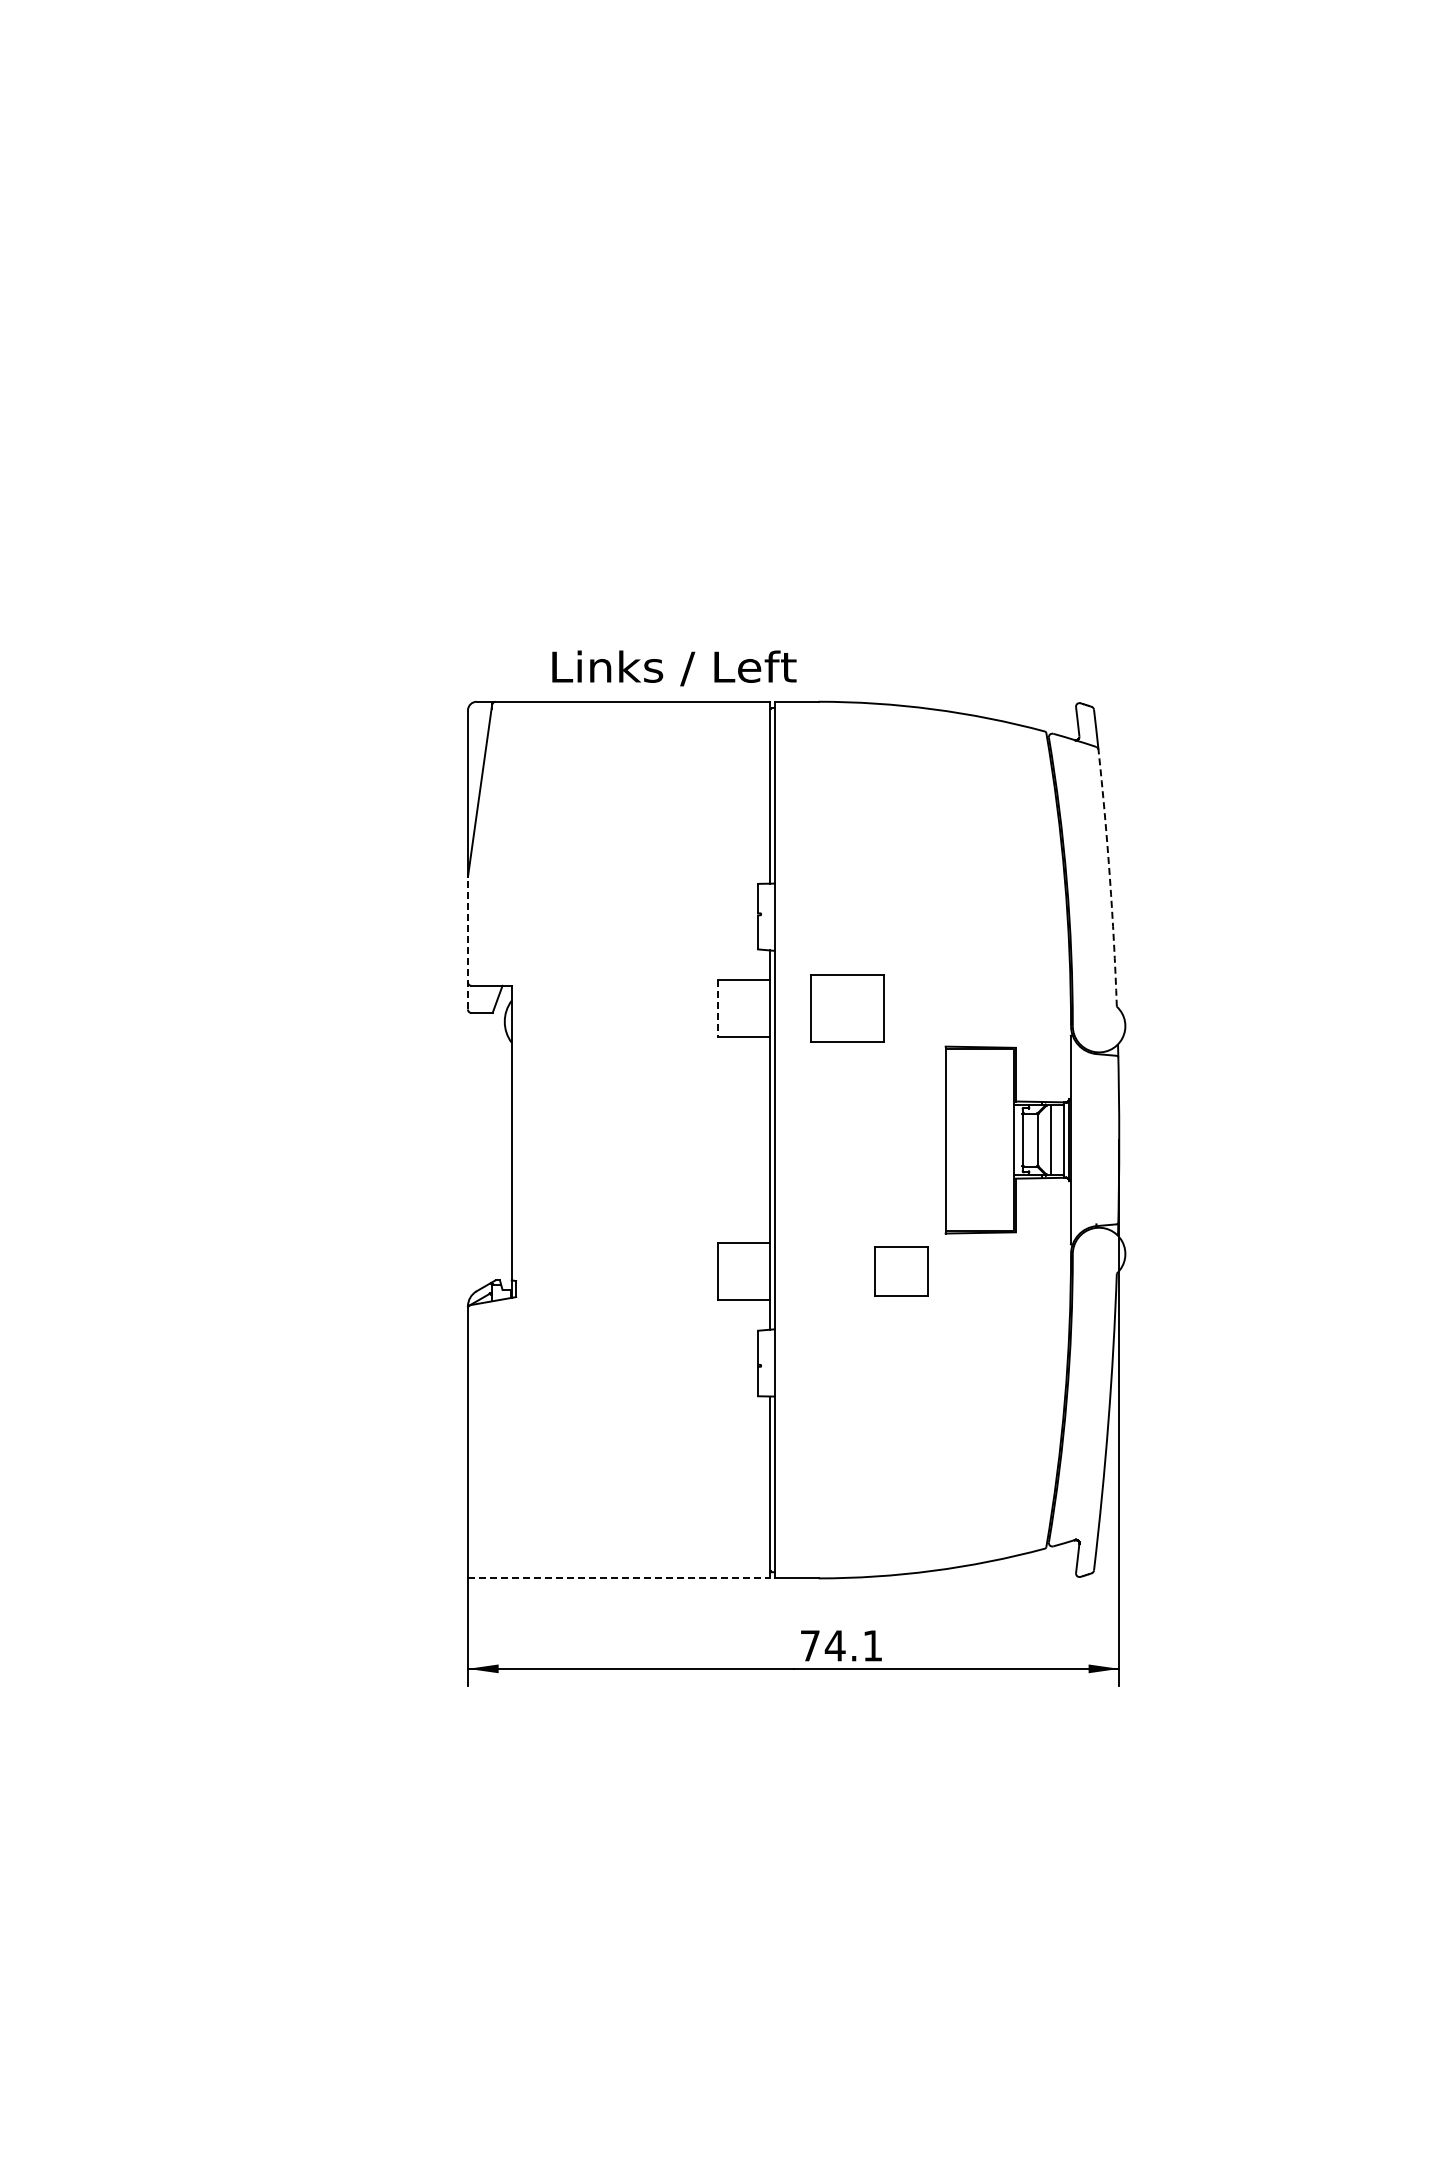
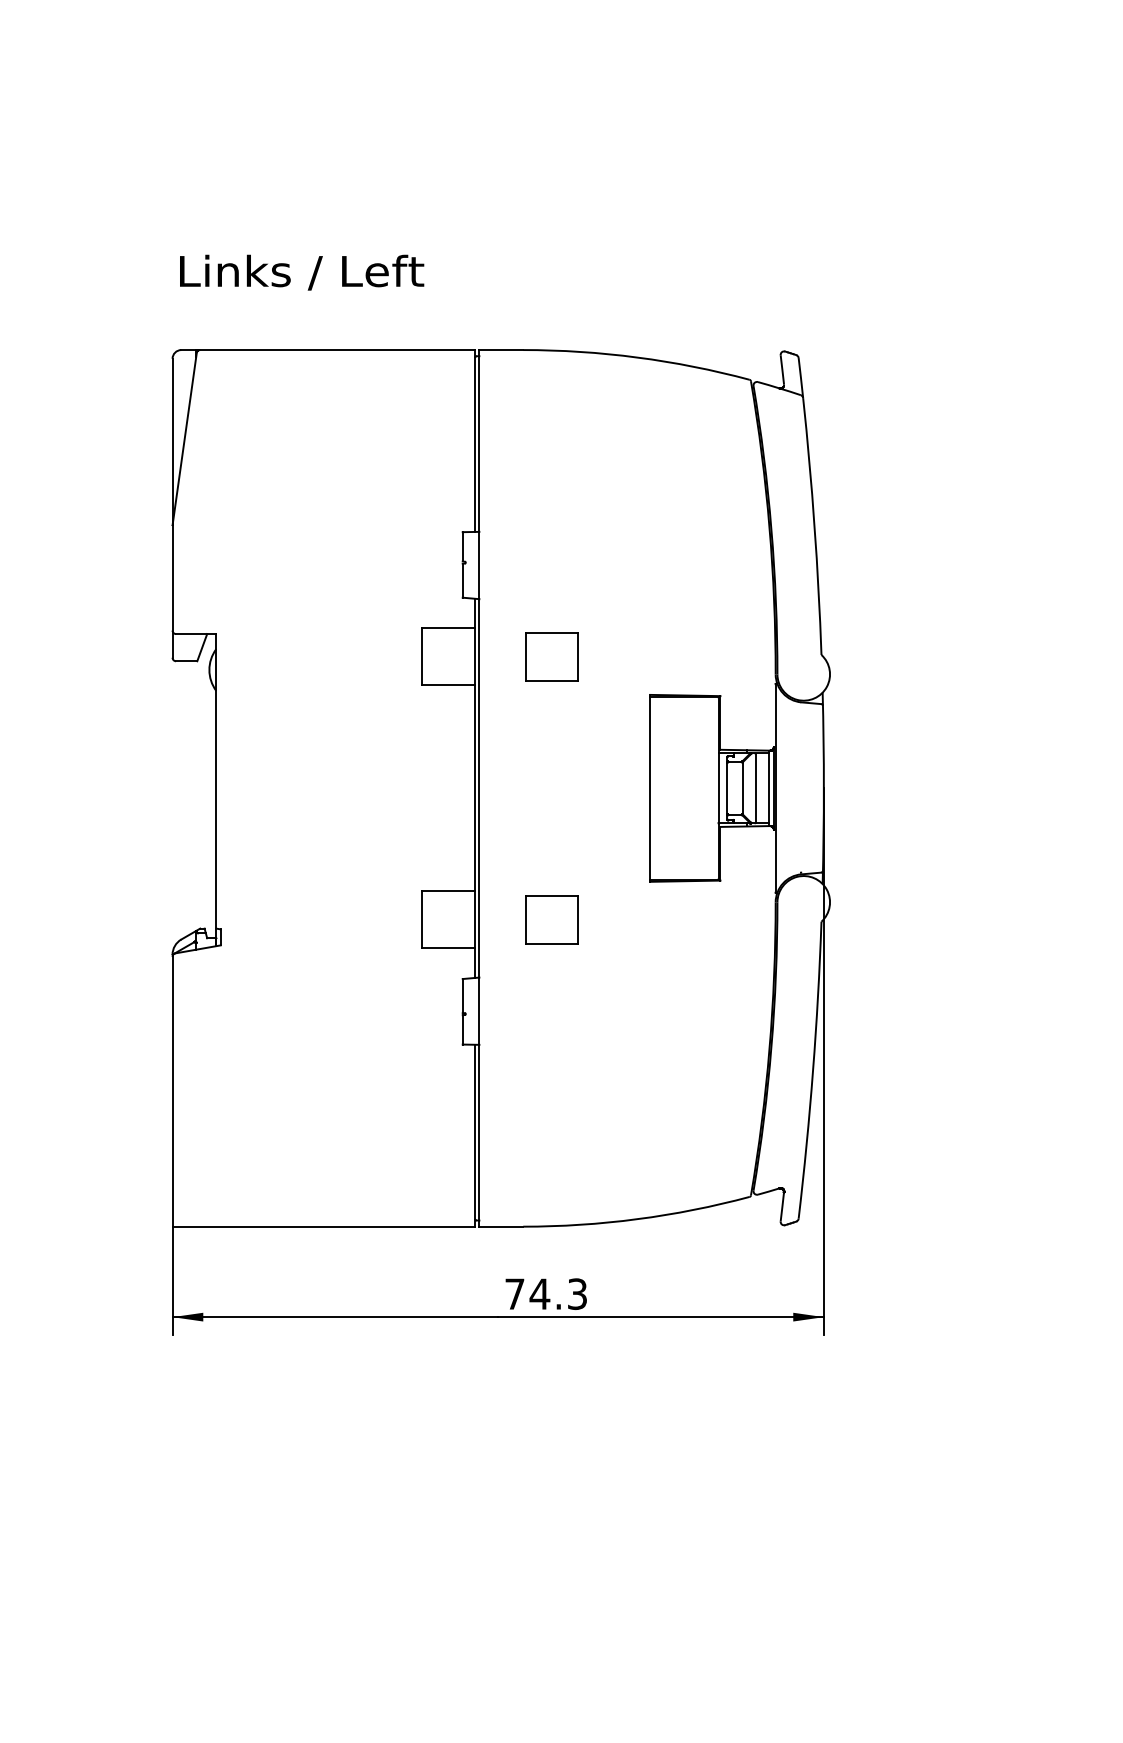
text: (674, 668) -> (302, 272), moved
arc: (1109, 878) -> (814, 526), dashed -> solid
line: (467, 942) -> (172, 590), dashed -> solid
part: (847, 1008) -> (552, 656), size x0.71
line: (717, 1009) -> (422, 657), dashed -> solid
part: (901, 1271) -> (552, 919), moved
line: (619, 1578) -> (324, 1226), dashed -> solid
text: (872, 1645) -> (577, 1293), 74.1 -> 74.3

